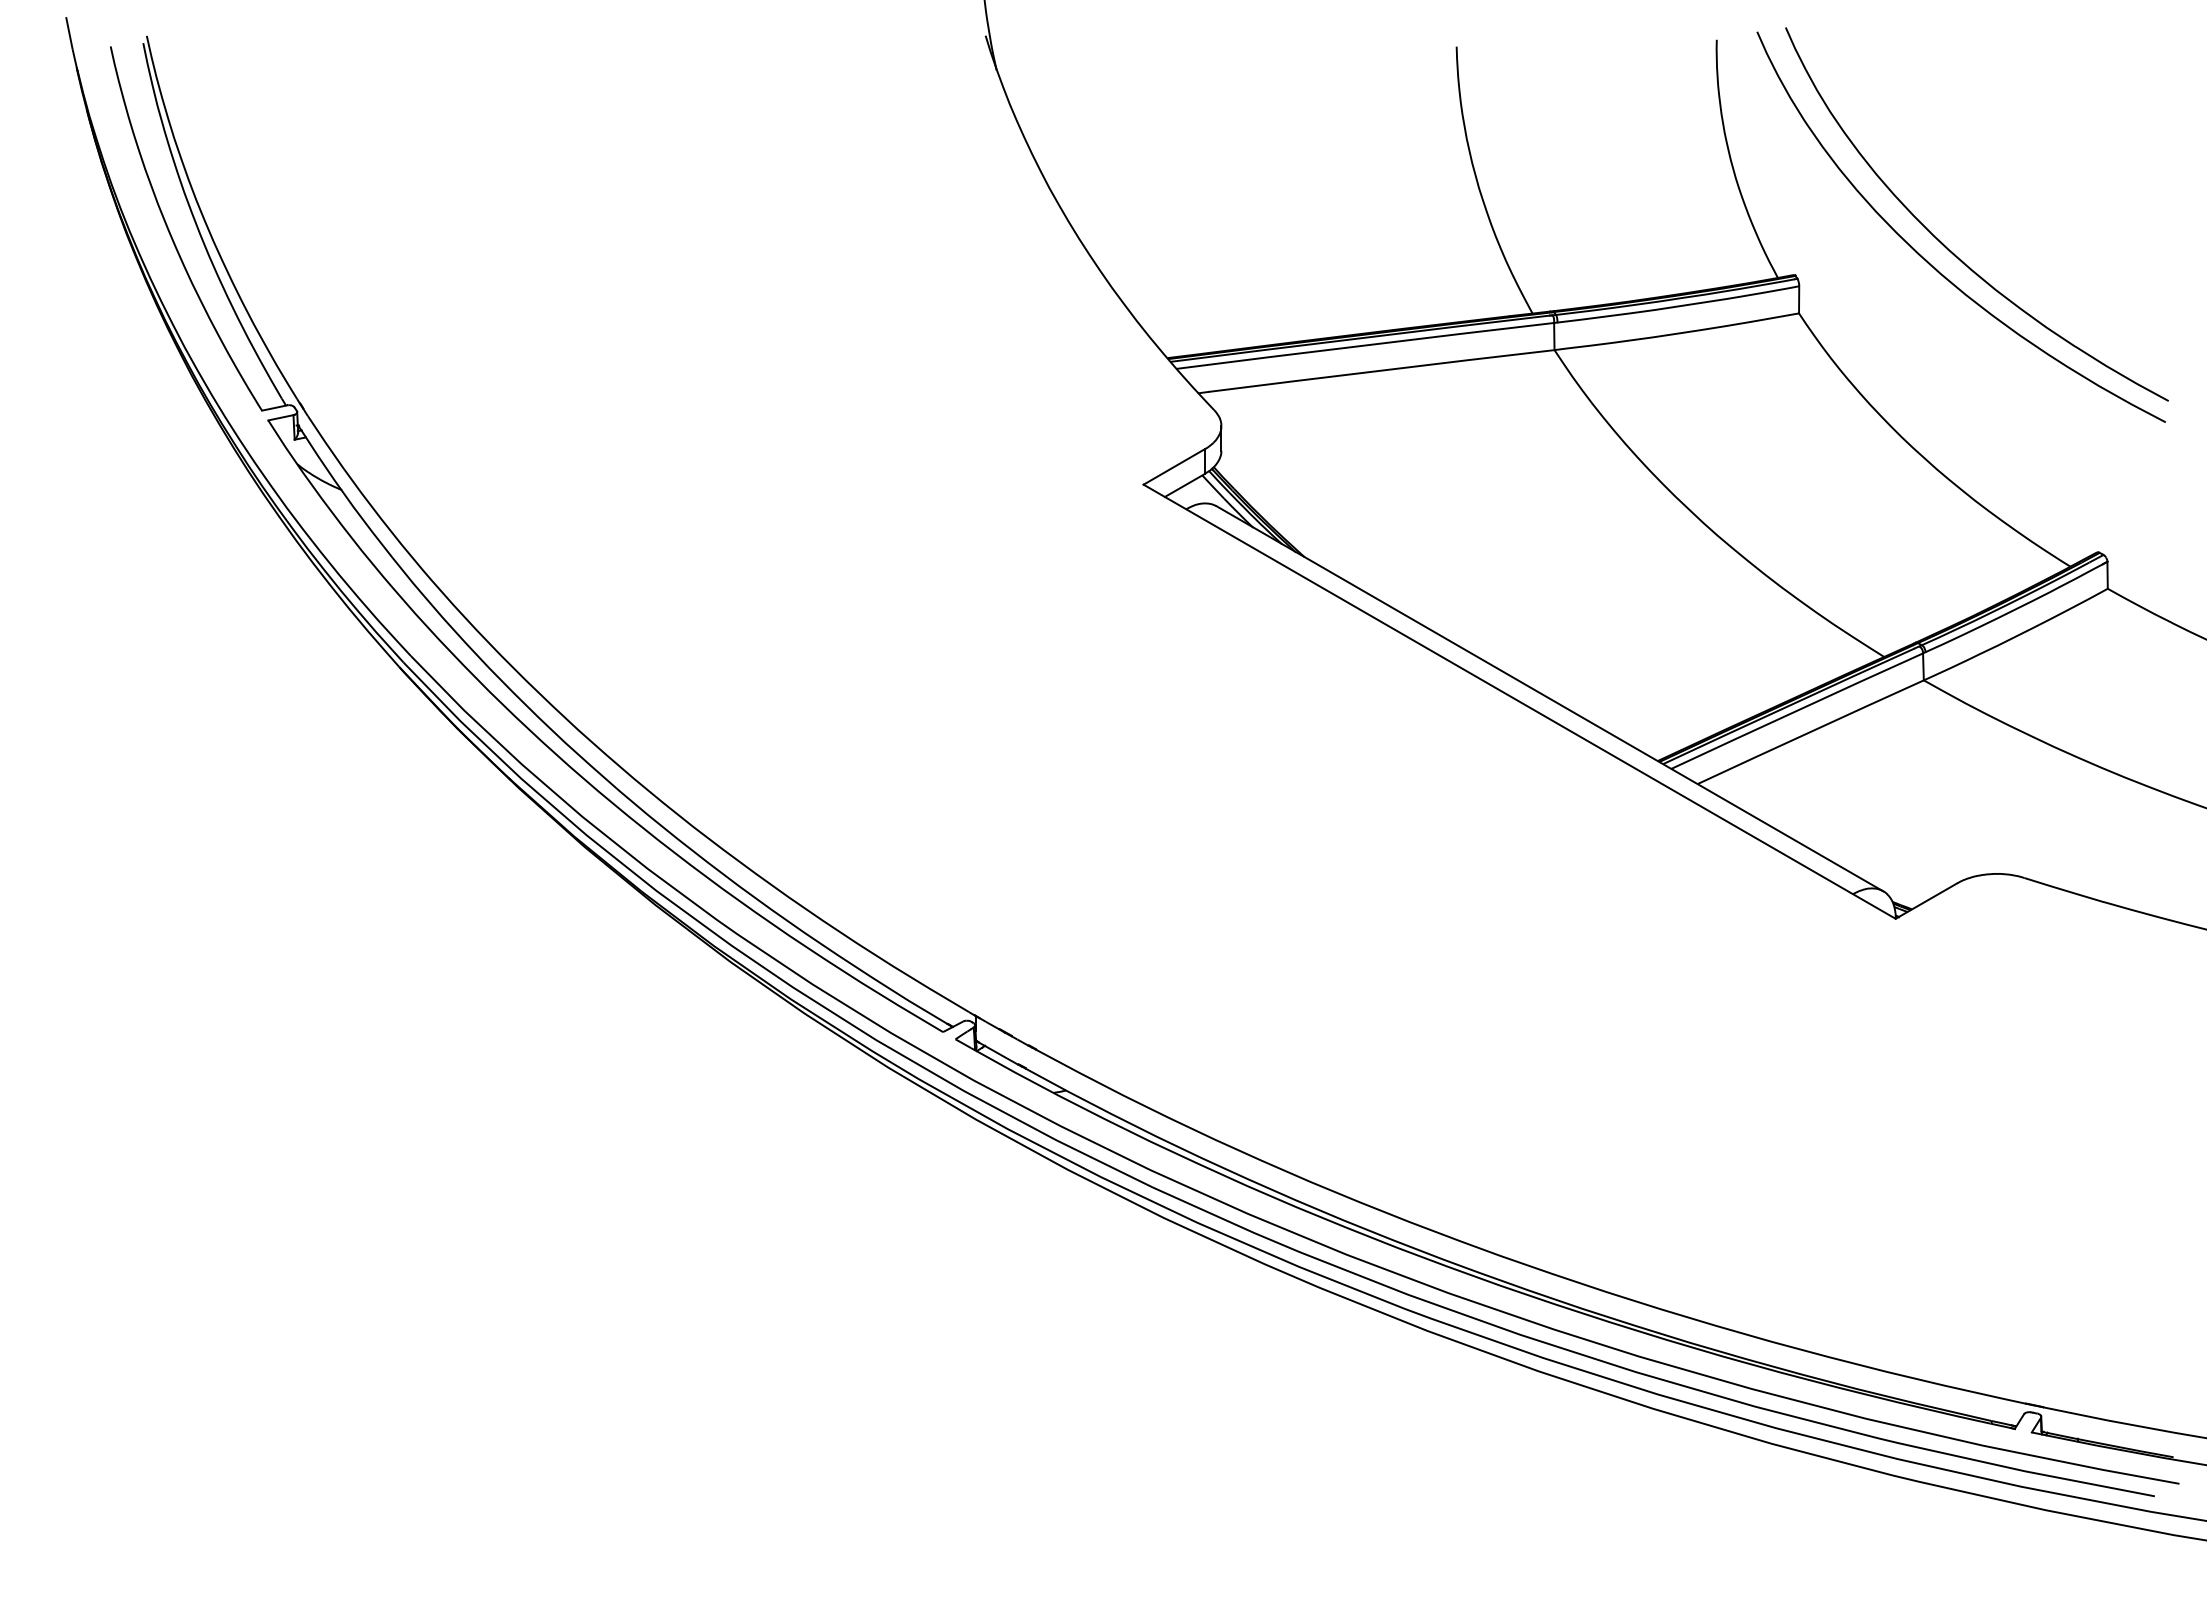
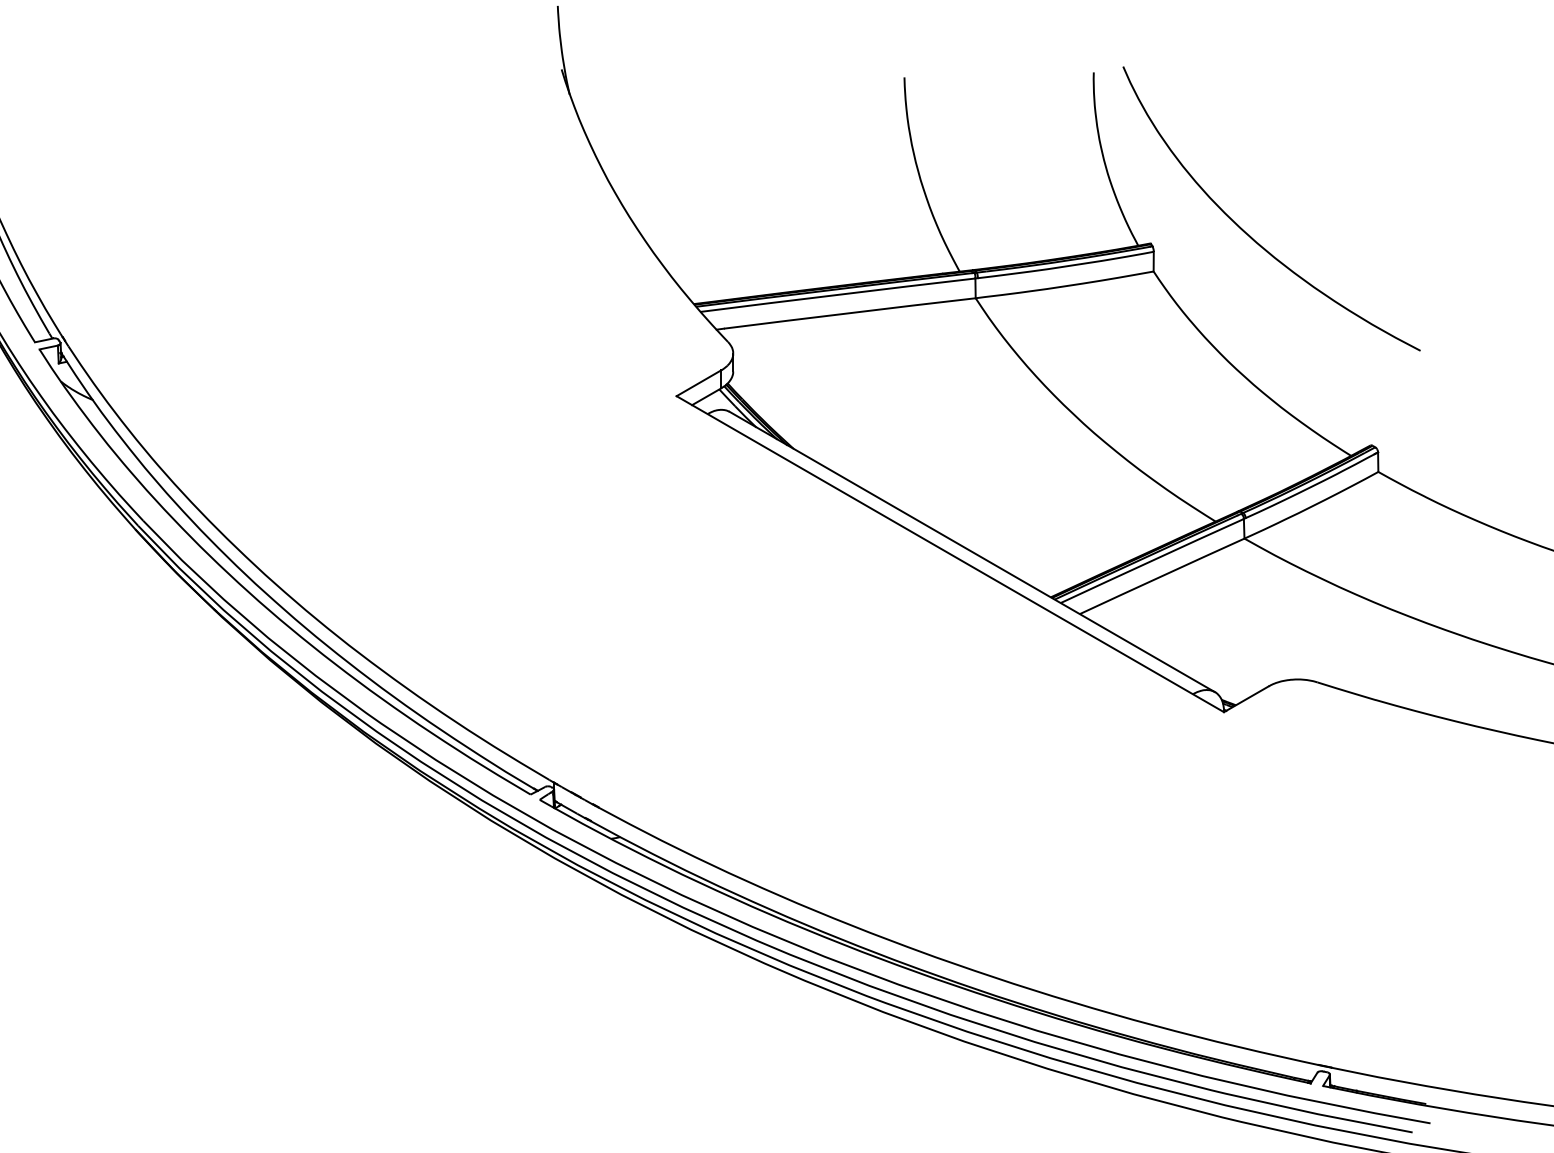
curve: (1945, 245) -> (1260, 222), removed

